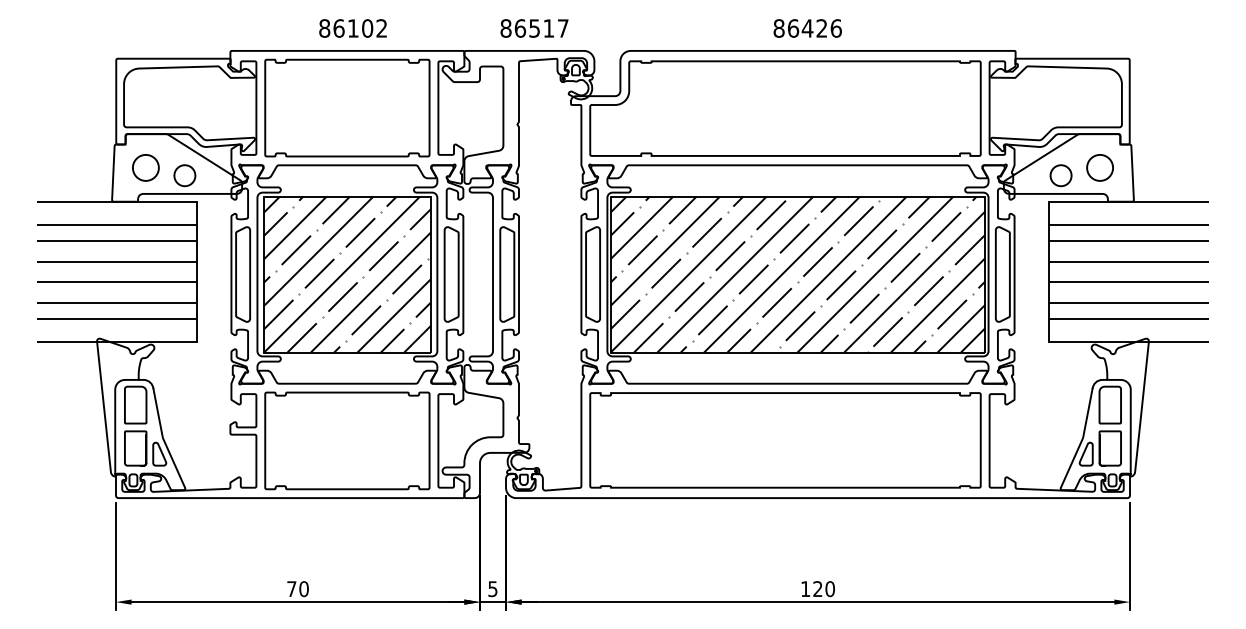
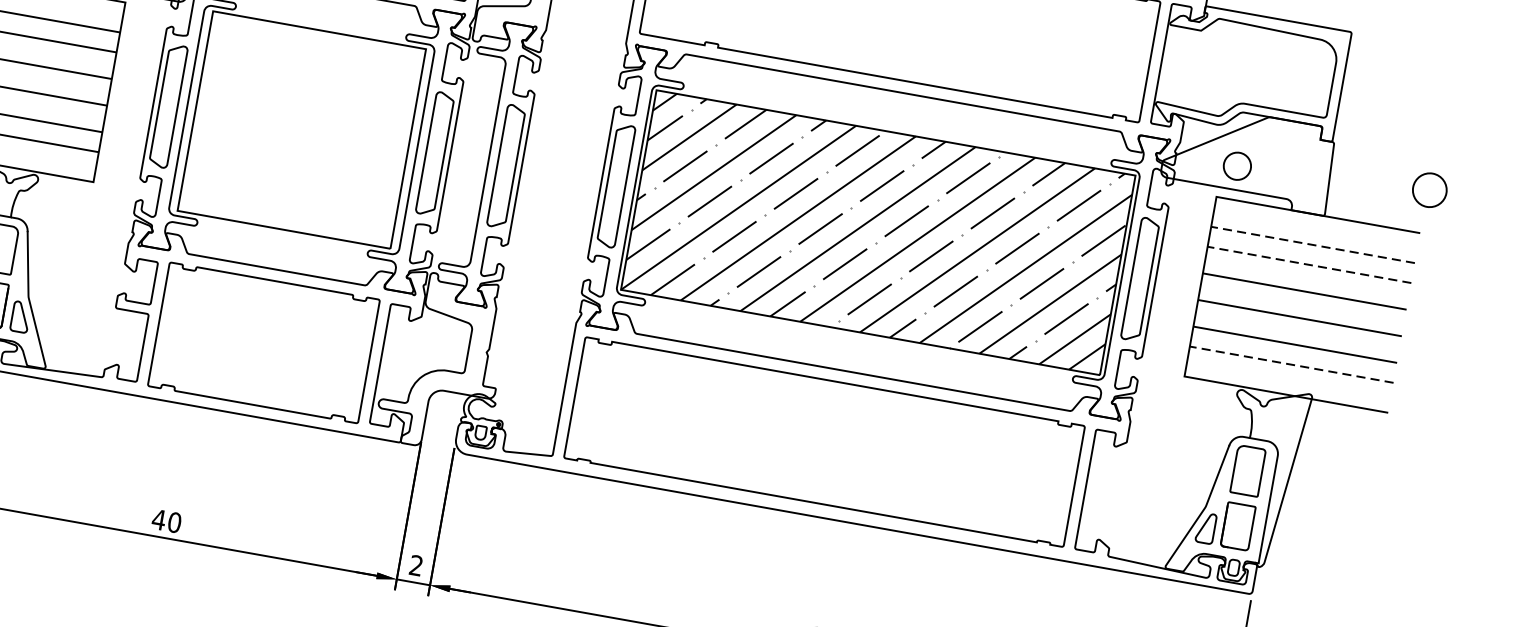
circle: (1099, 167) -> (1429, 189), moved
line: (1129, 225) -> (1313, 245), solid -> dashed
line: (1129, 240) -> (1310, 264), solid -> dashed
hatch: (347, 274) -> (301, 130), removed
line: (1129, 318) -> (1292, 364), solid -> dashed
text: (291, 588) -> (158, 518), 70 -> 40
text: (492, 589) -> (415, 566), 5 -> 2

